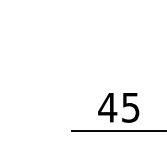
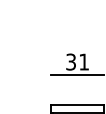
text: (117, 106) -> (76, 61), 45 -> 31

